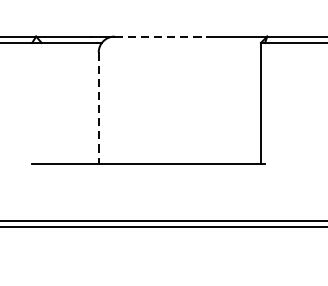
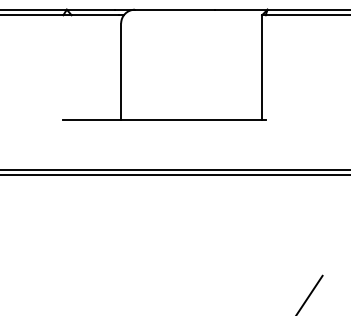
line: (161, 36) -> (175, 9), dashed -> solid
line: (99, 108) -> (121, 72), dashed -> solid

